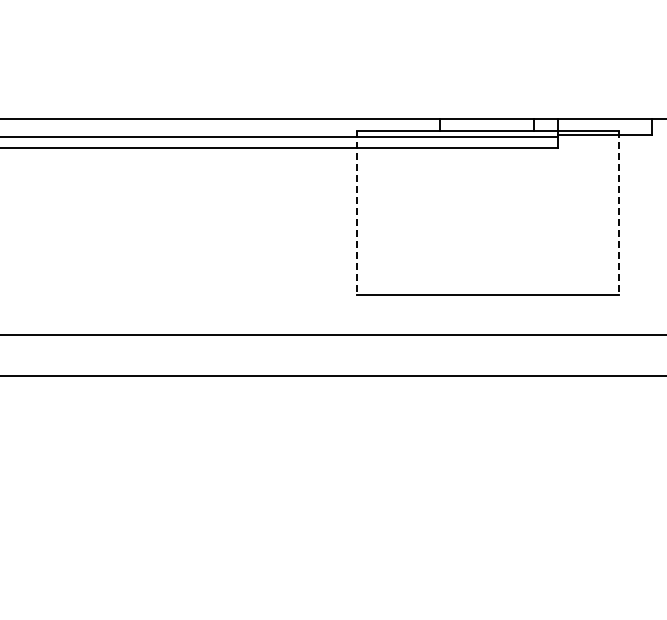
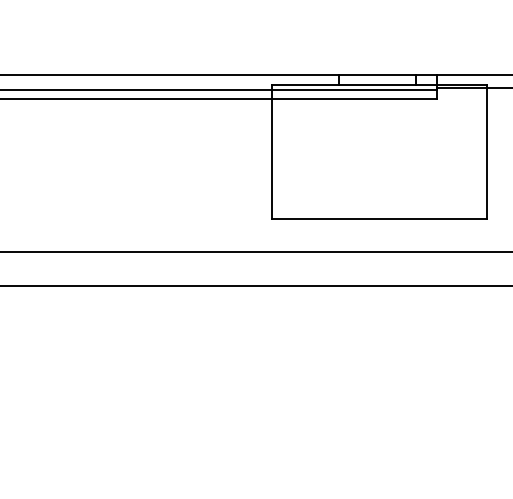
line: (356, 213) -> (271, 152), dashed -> solid
line: (619, 213) -> (486, 152), dashed -> solid

